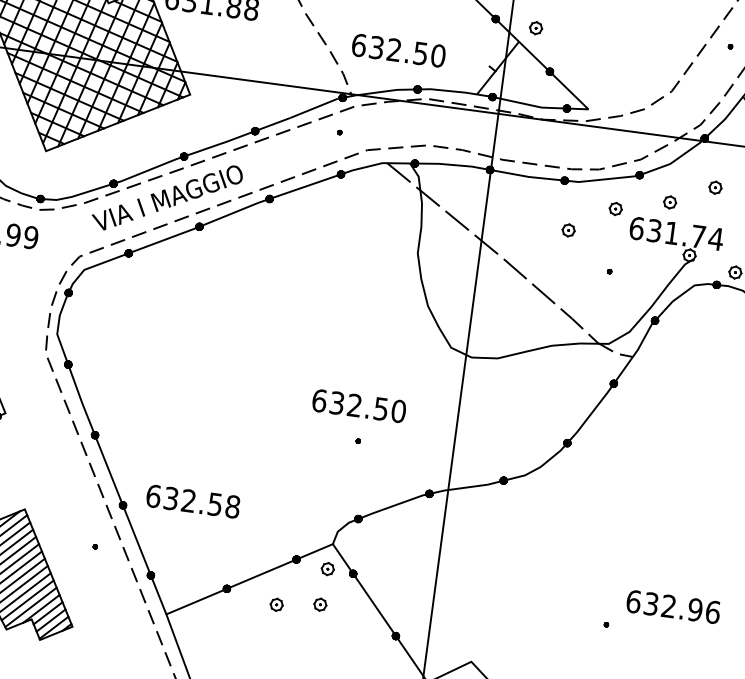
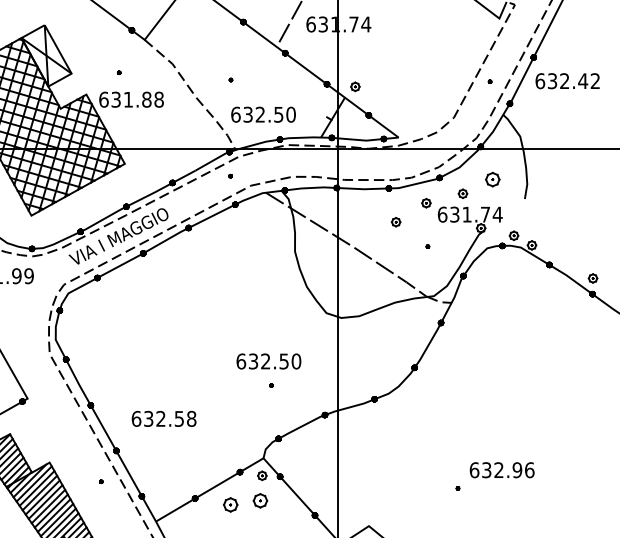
part: (715, 187) -> (492, 179), size x1.6
text: (192, 500) -> (163, 418), moved
part: (276, 604) -> (230, 504), size x1.6
part: (320, 604) -> (260, 500), size x1.6

